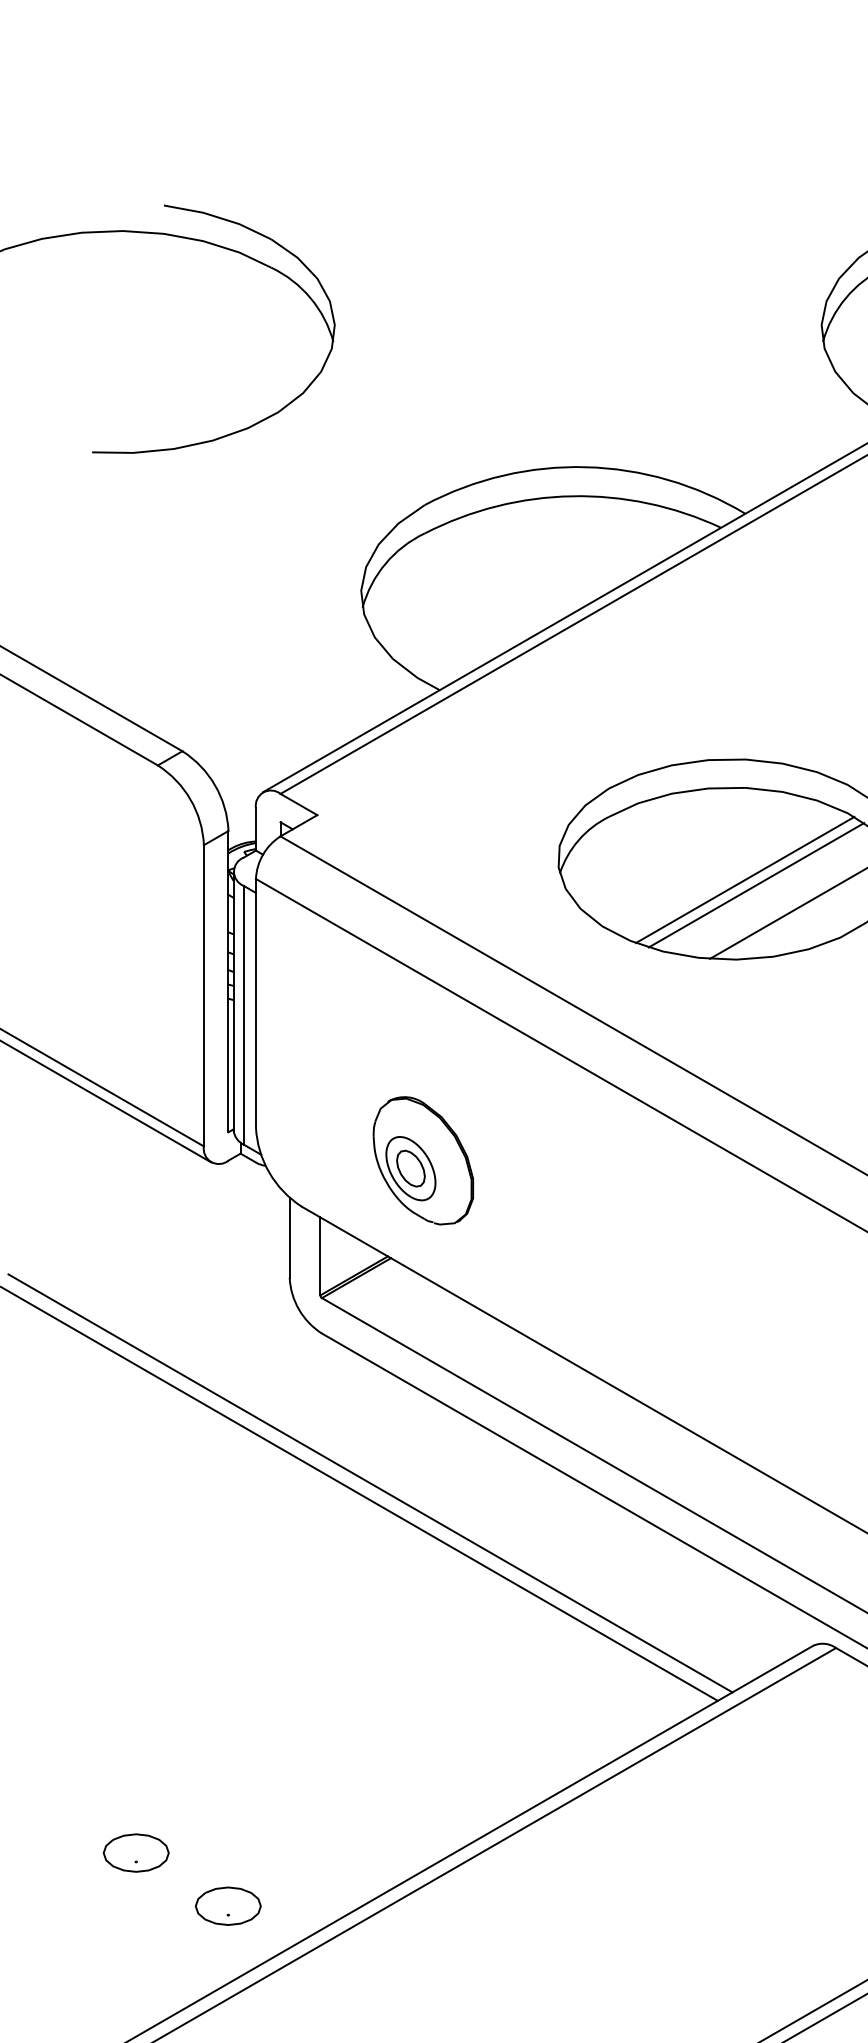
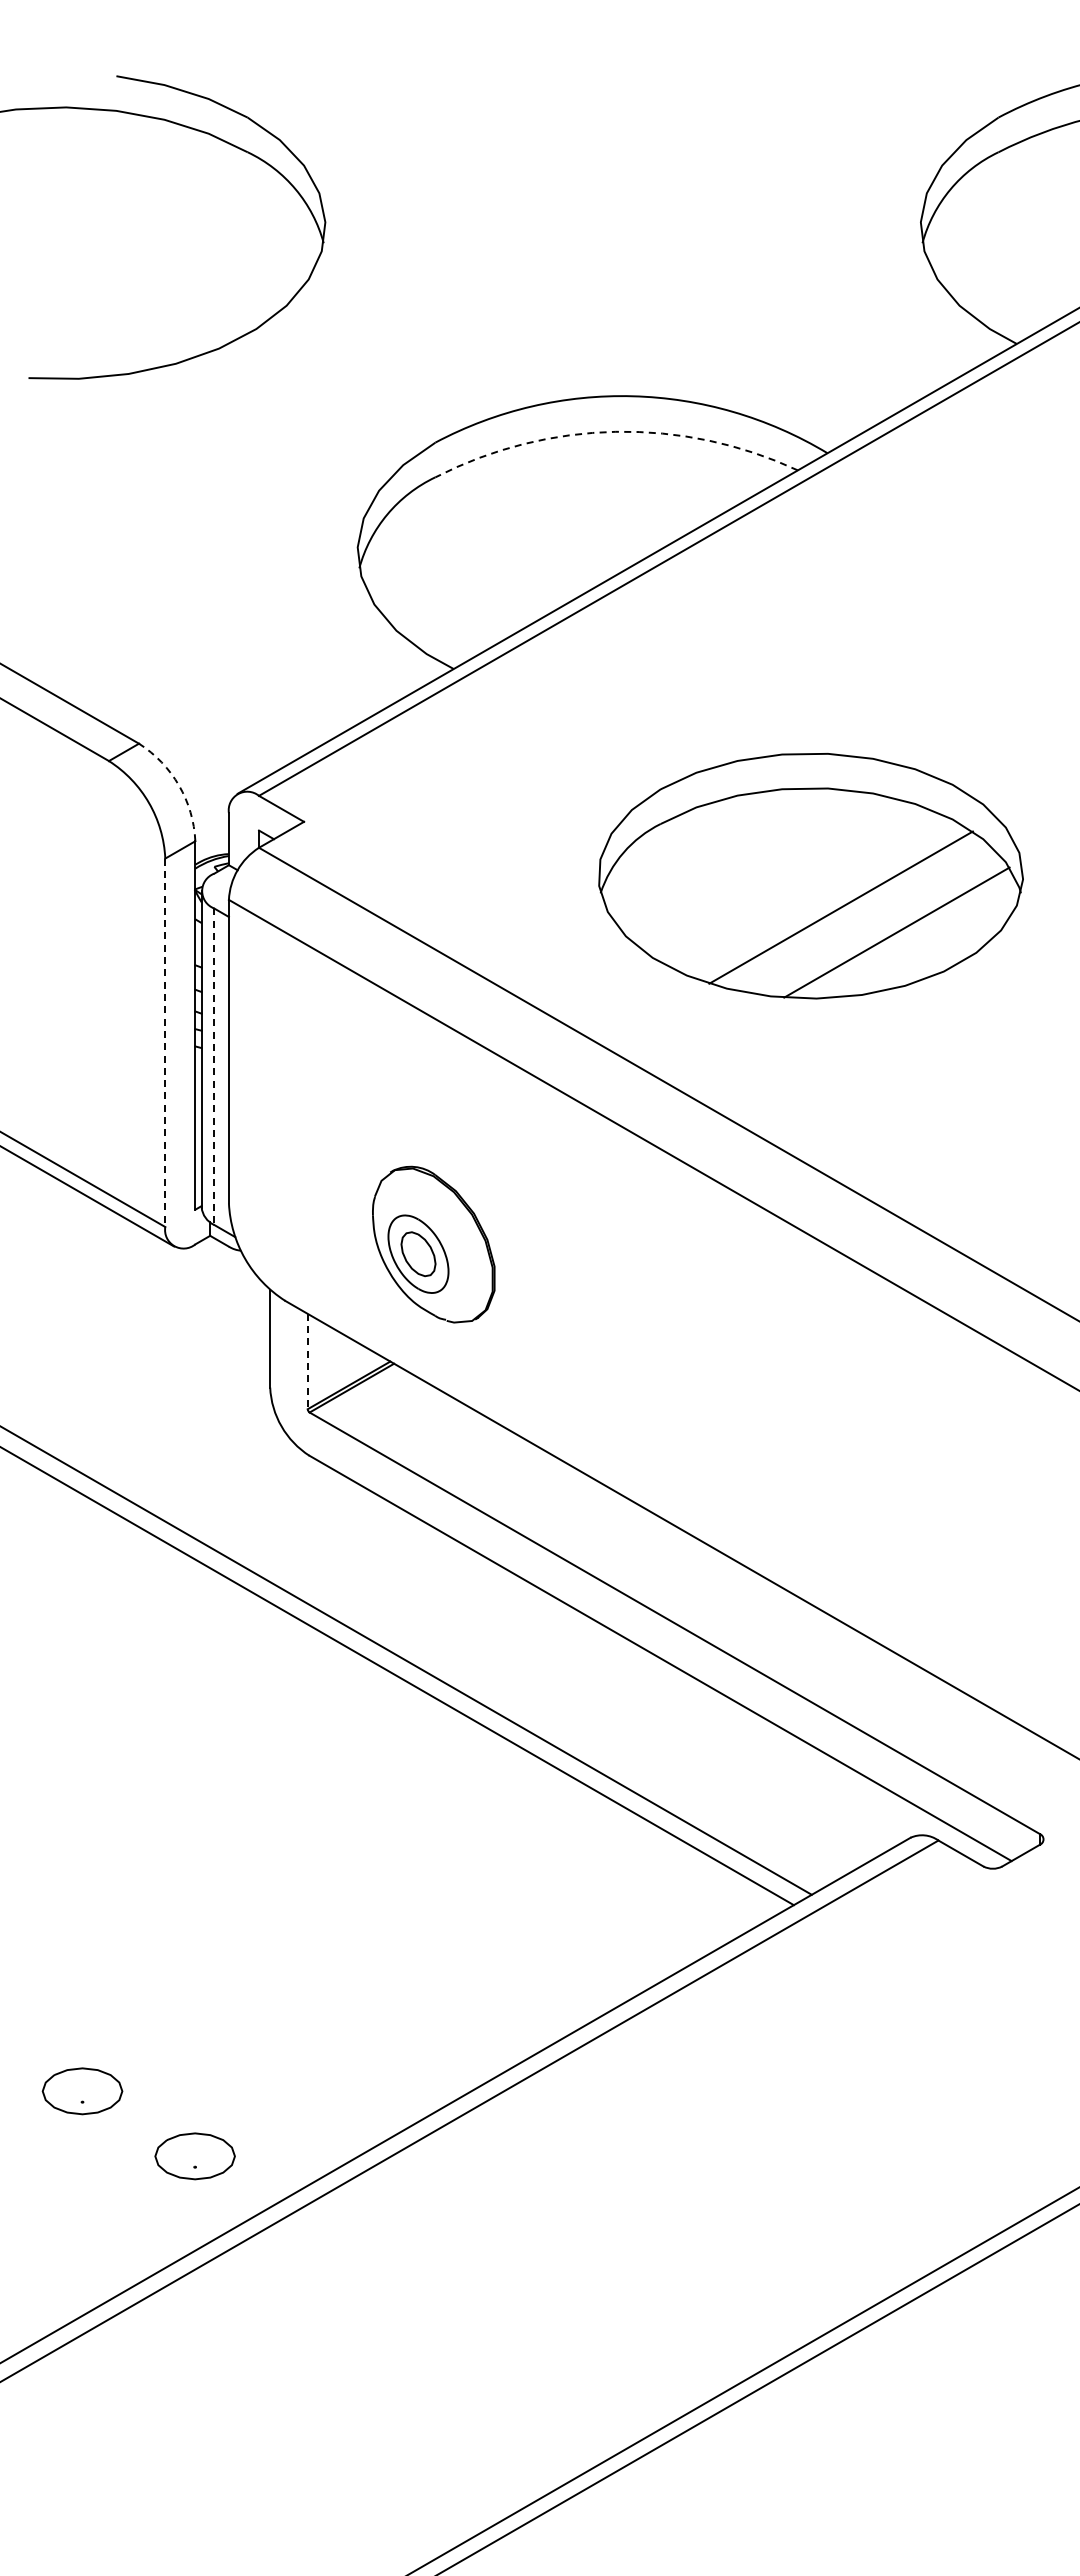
arc: (572, 496) -> (615, 431), solid -> dashed
arc: (215, 785) -> (179, 785), solid -> dashed
line: (744, 880) -> (826, 901), removed
line: (204, 996) -> (165, 1043), solid -> dashed
line: (244, 1015) -> (214, 1067), solid -> dashed
line: (320, 1256) -> (307, 1361), solid -> dashed

